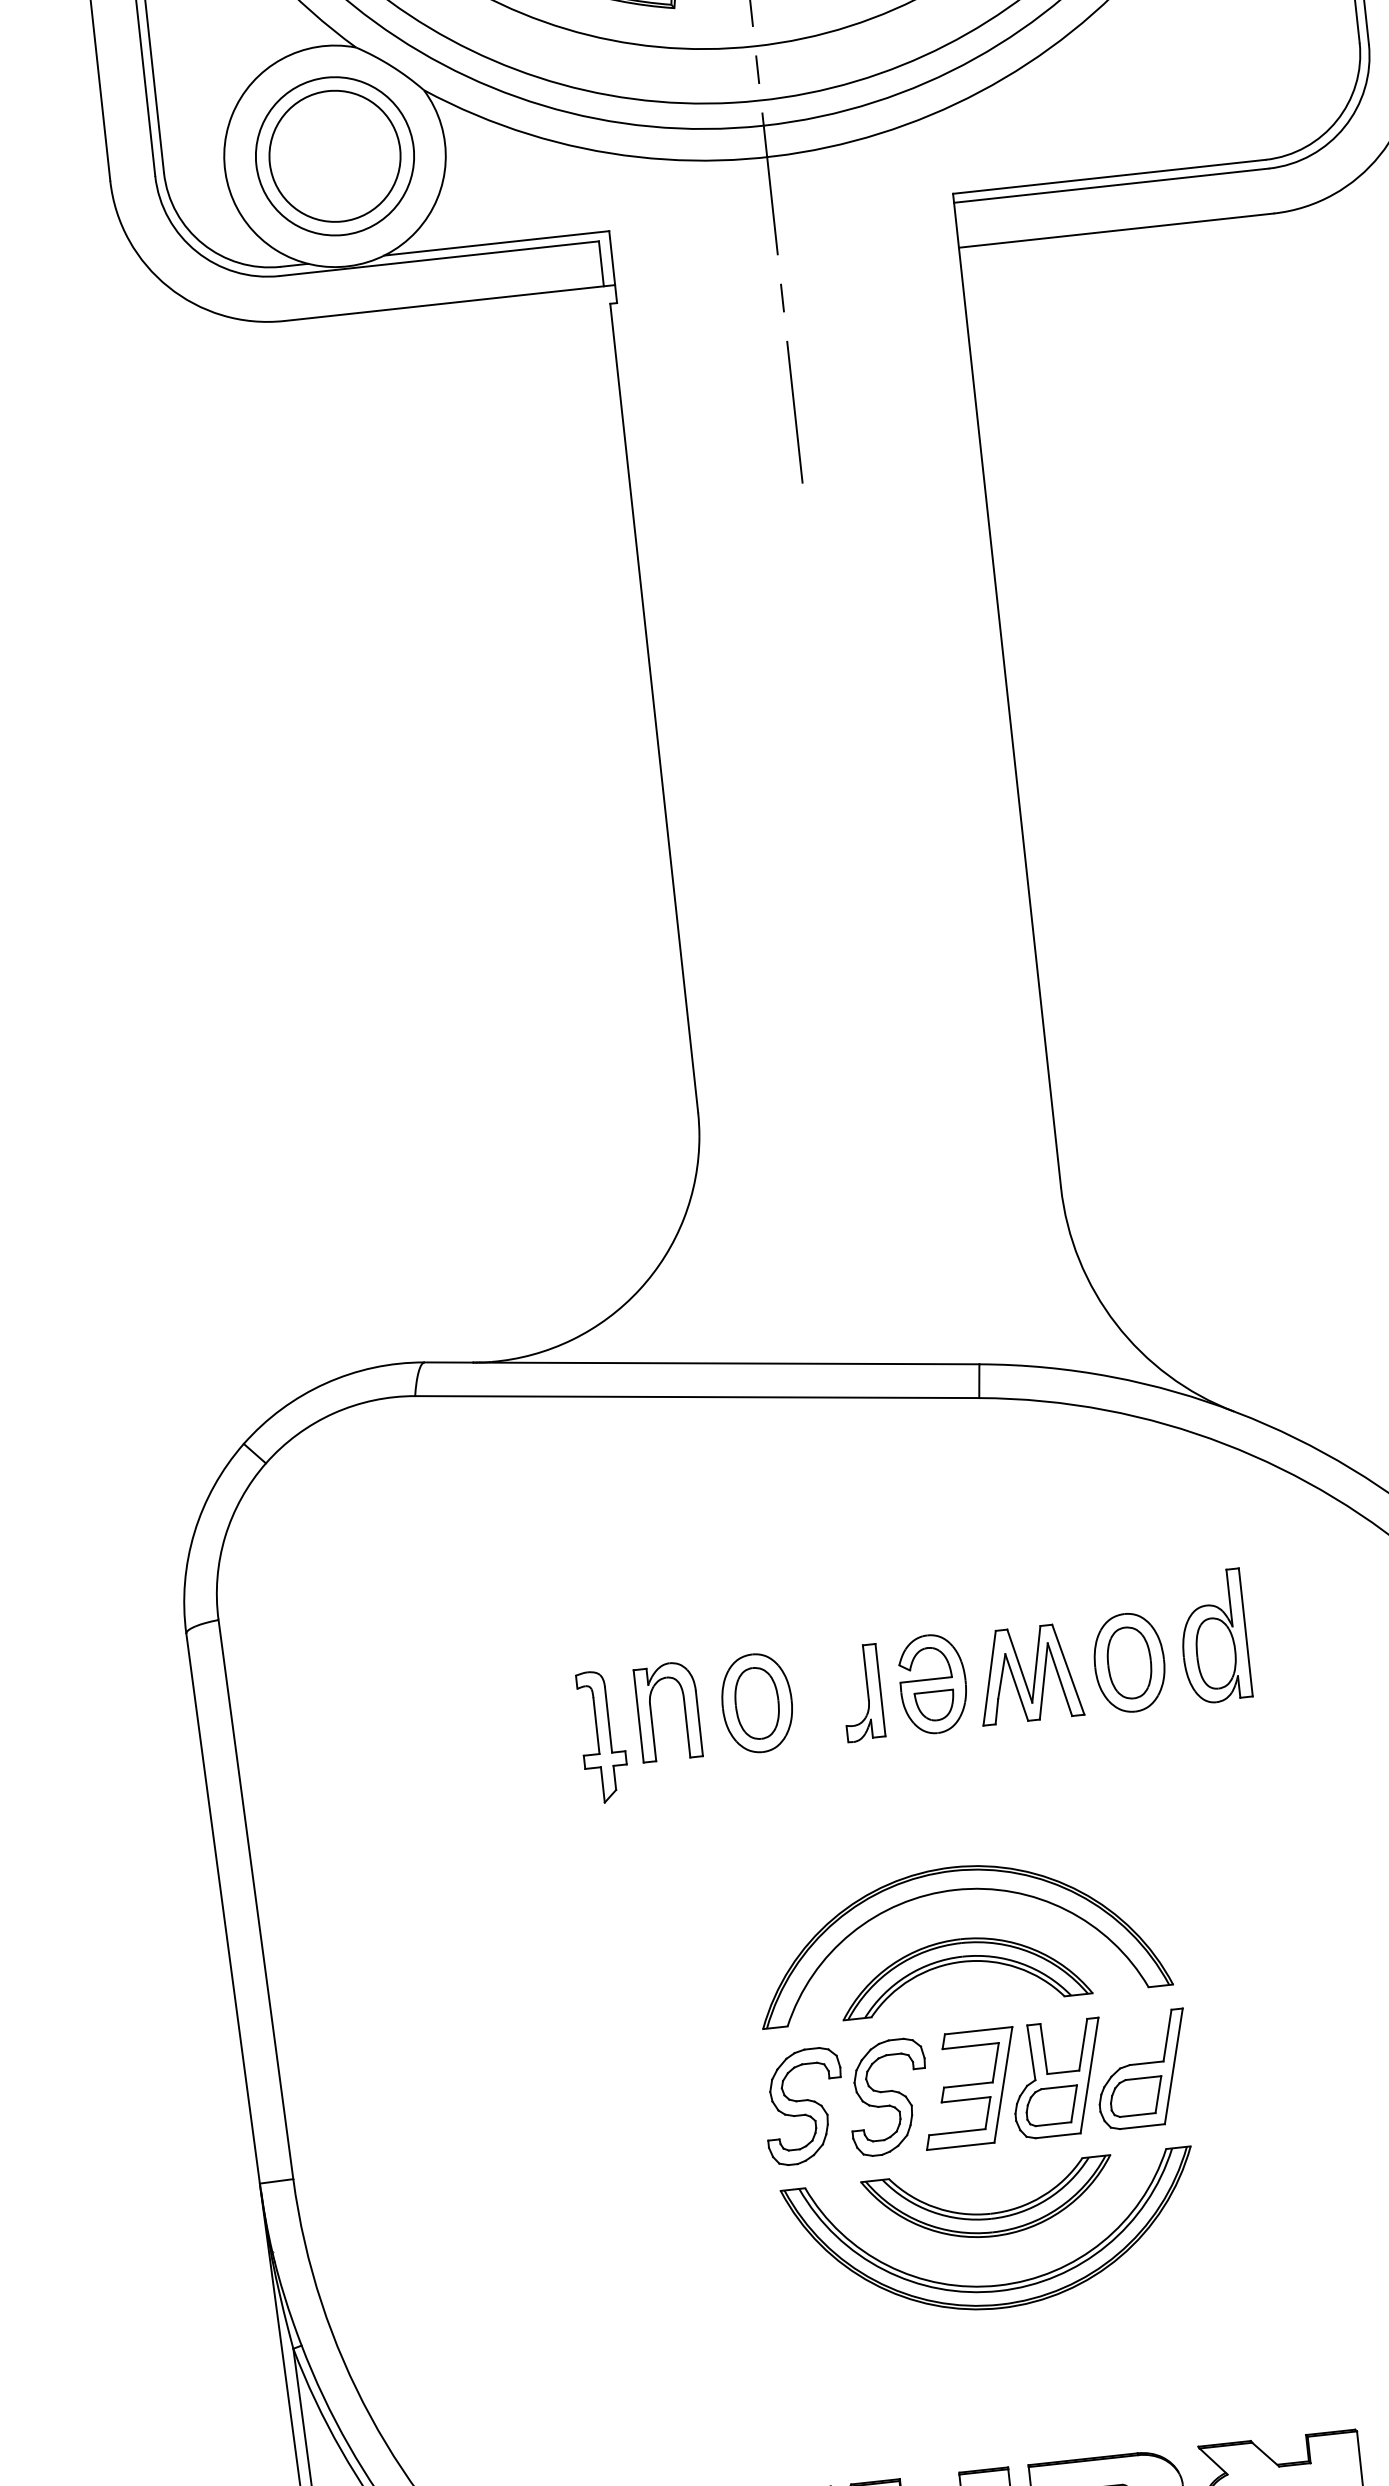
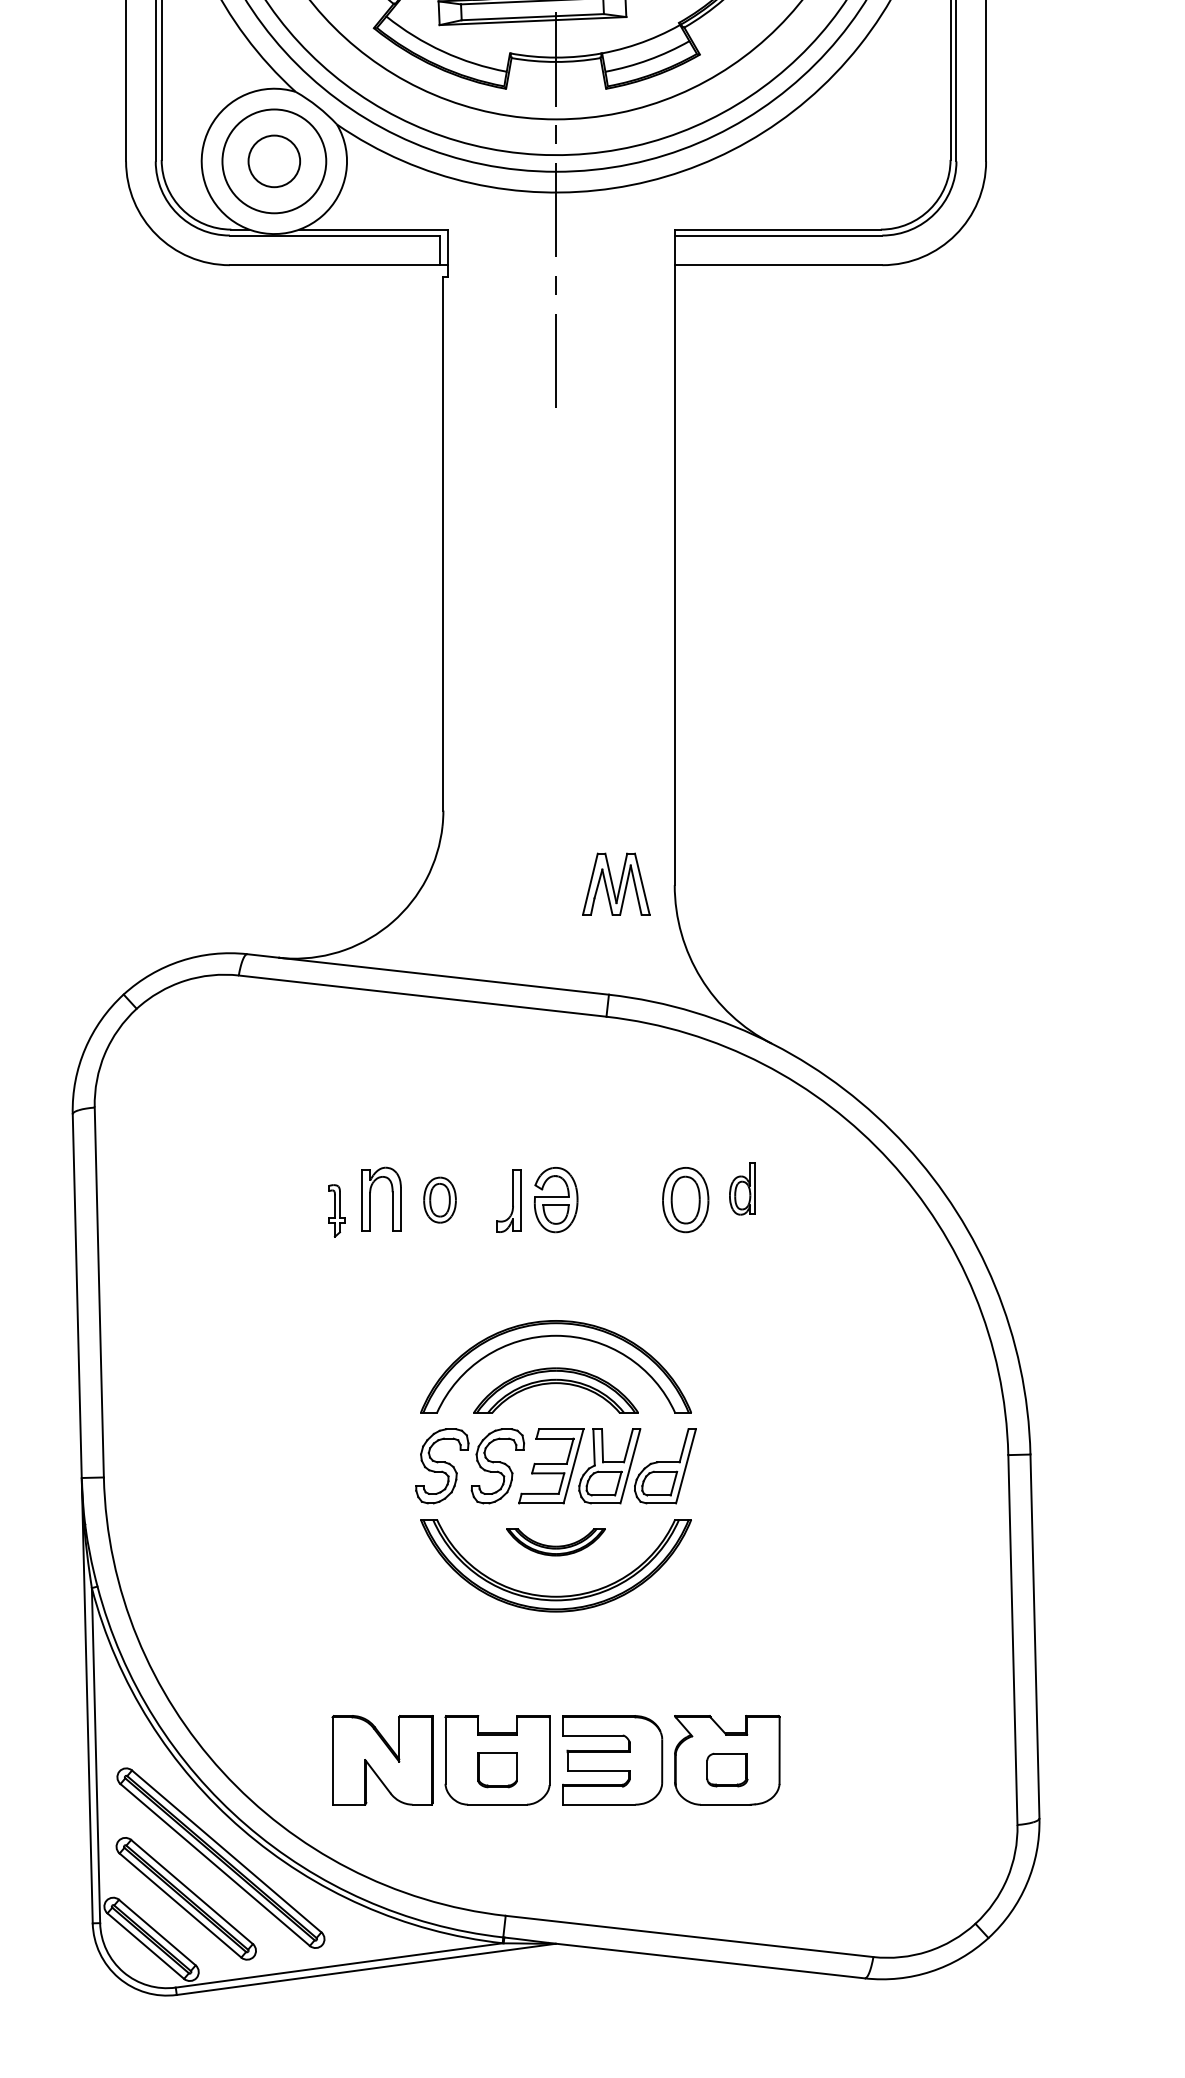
circle: (335, 156) -> (274, 161), size x0.6
part: (1213, 1636) -> (742, 1188), size x0.6
part: (1029, 1672) -> (616, 883), moved
part: (756, 1704) -> (439, 1200), size x0.7
part: (601, 1736) -> (336, 1210), size x0.6
part: (988, 2203) -> (555, 1542), size x0.6

